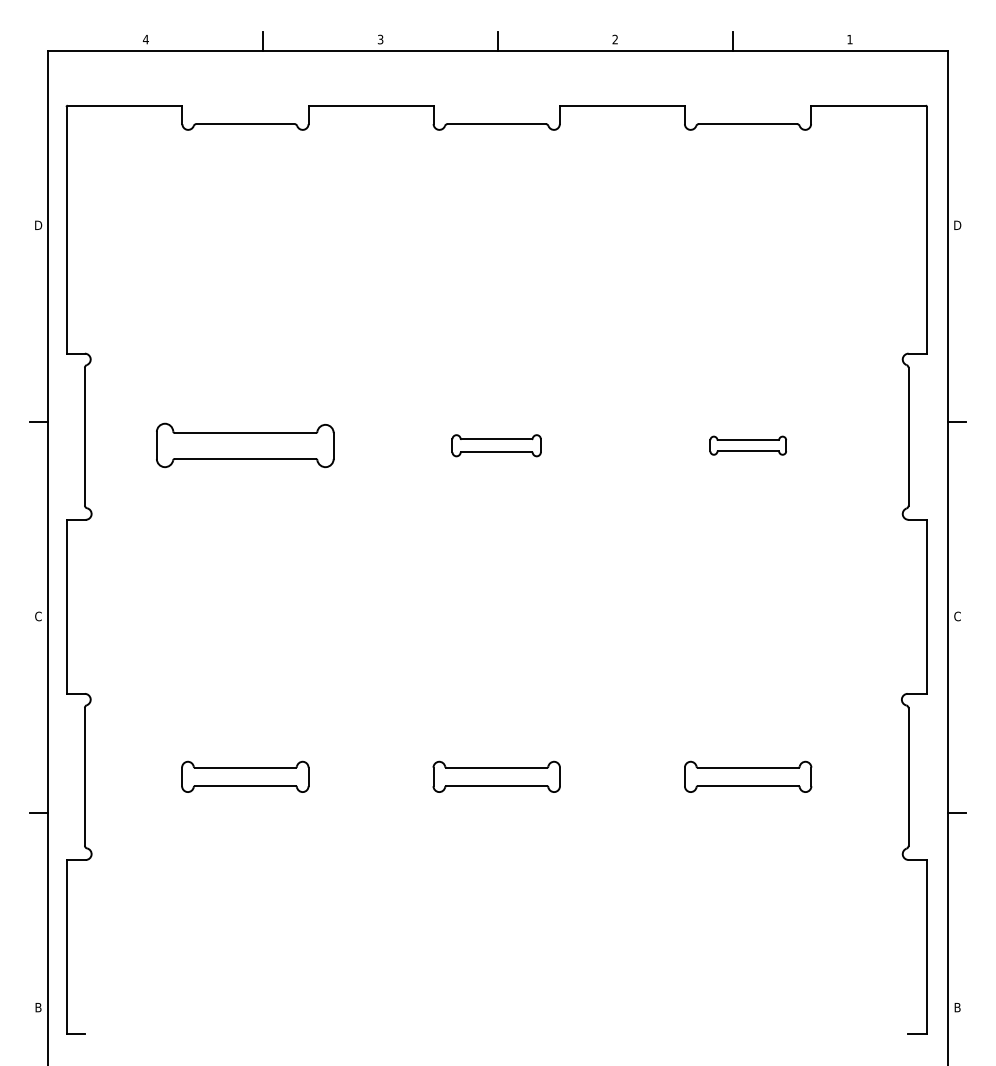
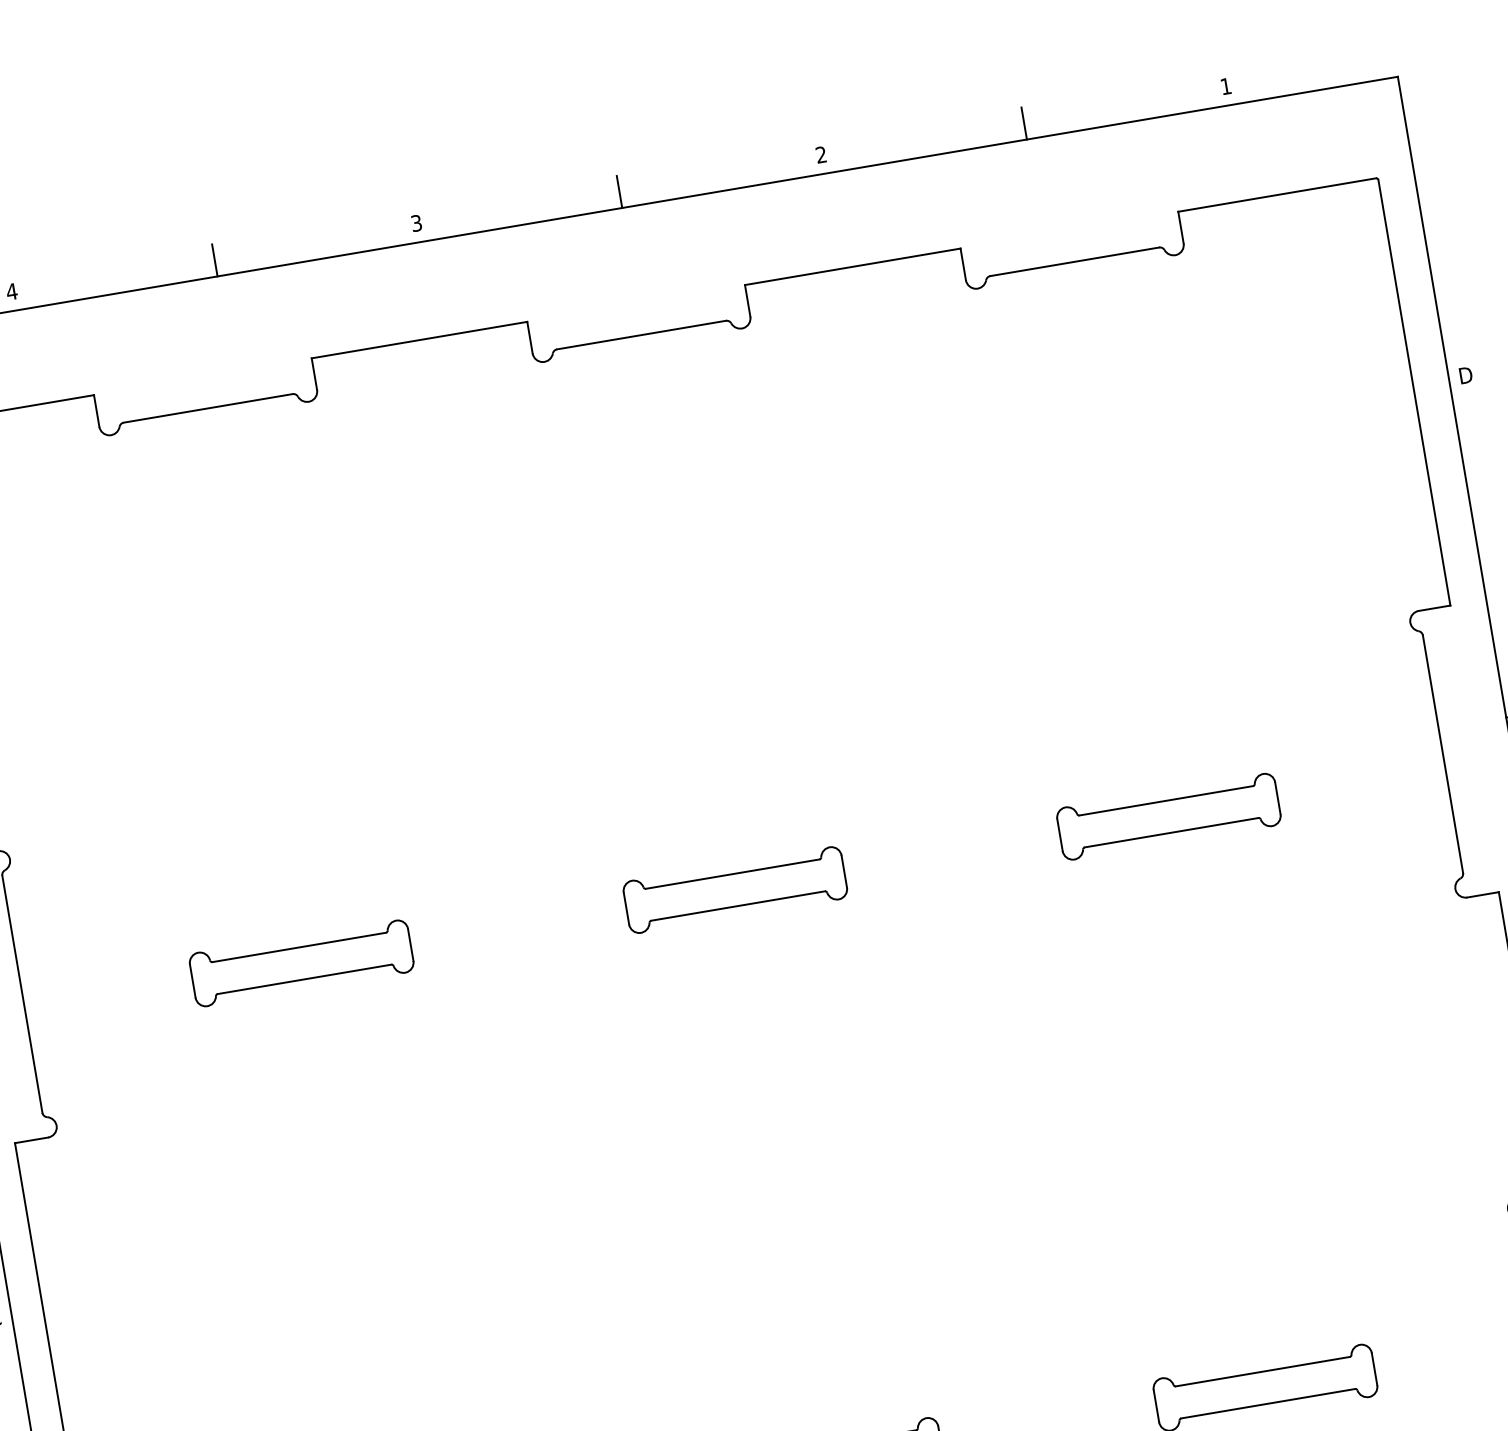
part: (245, 445) -> (301, 962), size x0.71
part: (496, 445) -> (734, 889), size x1.43
part: (748, 445) -> (1169, 816), size x1.67

